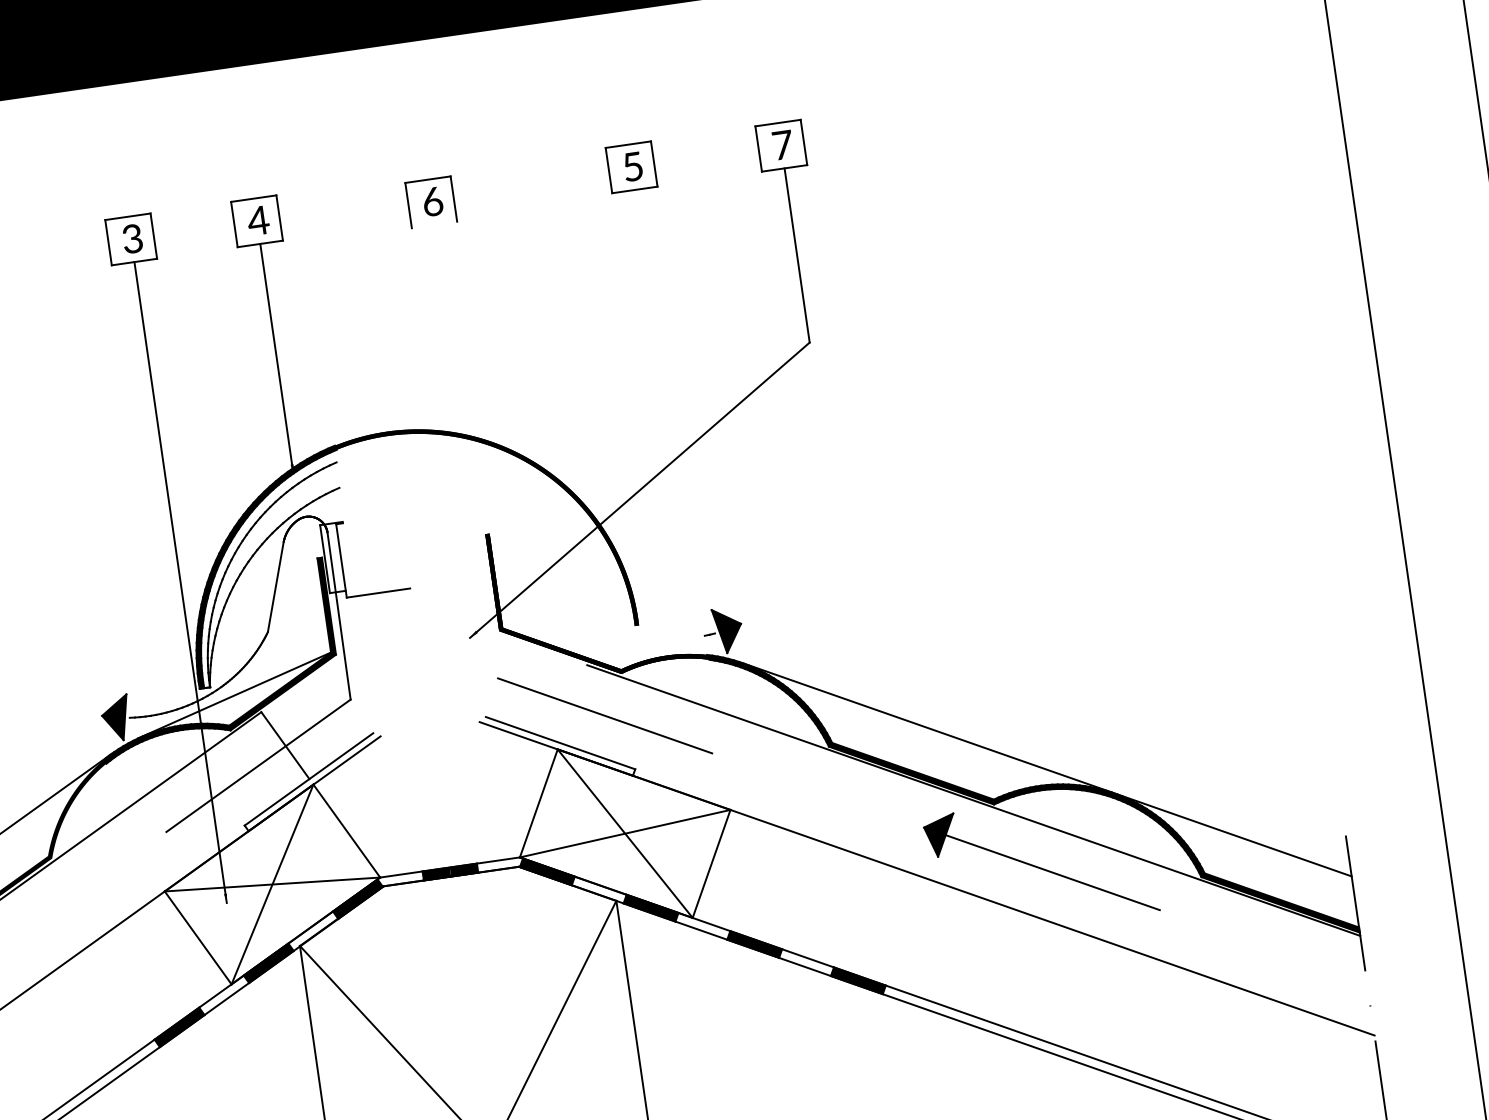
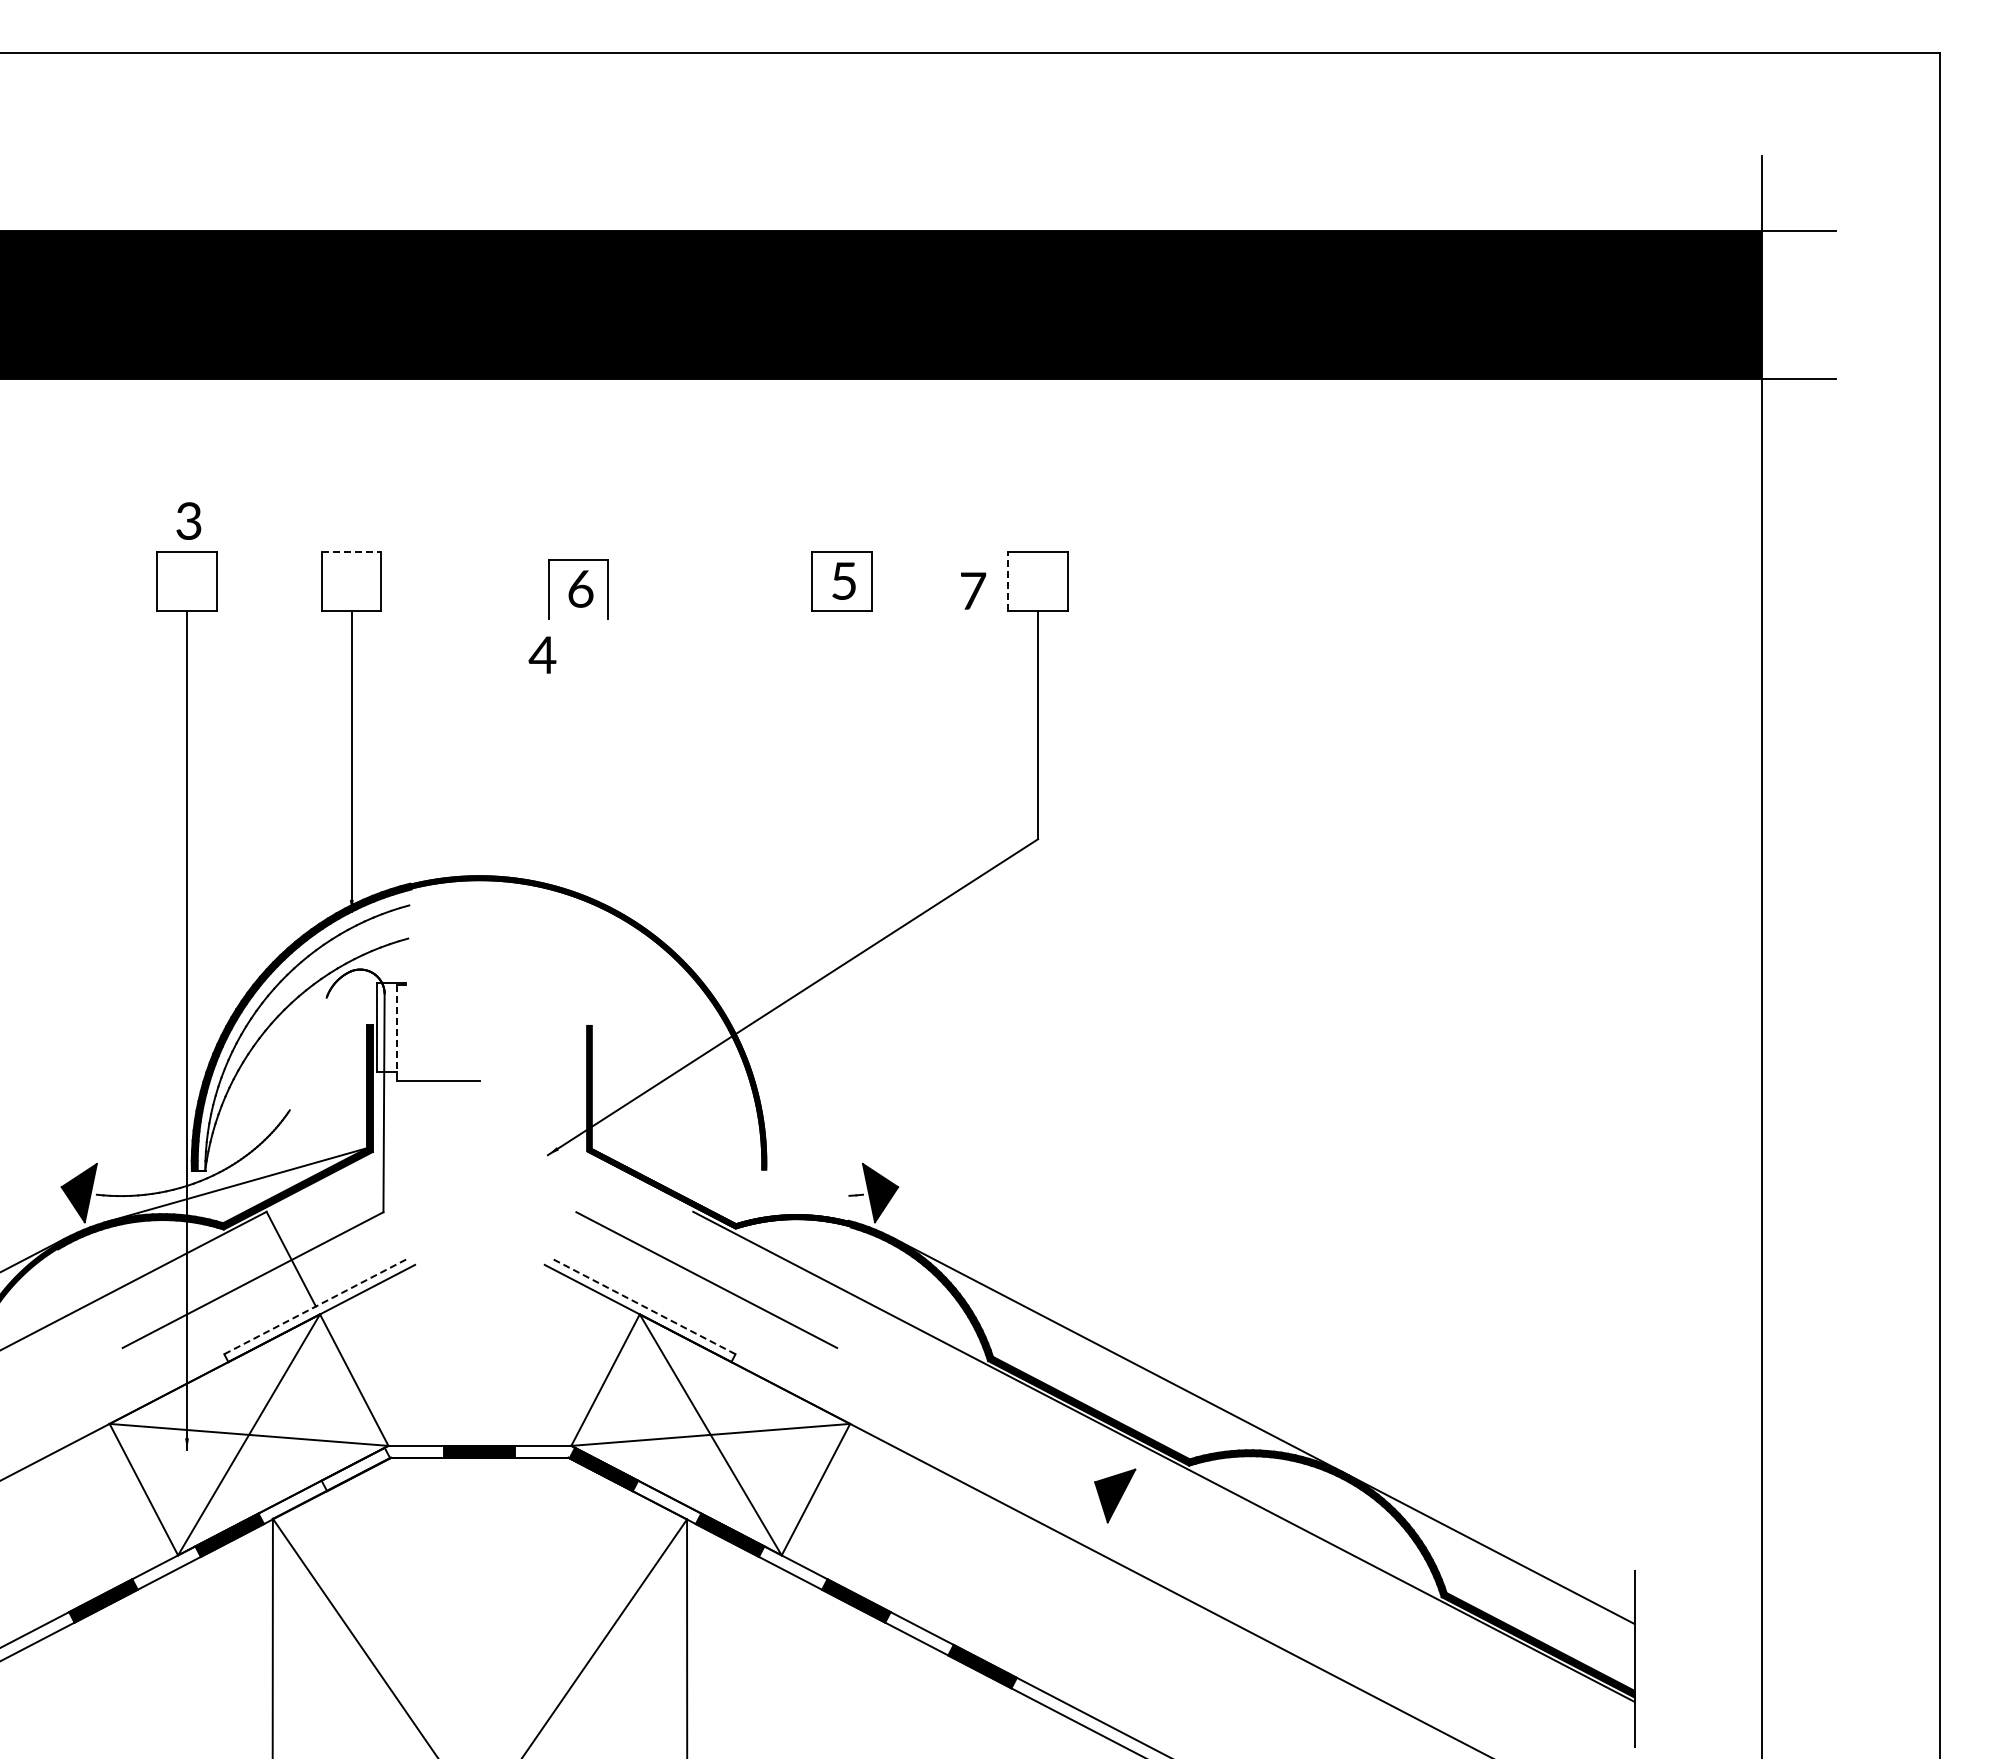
text: (783, 144) -> (973, 590), moved
line: (758, 148) -> (1008, 581), solid -> dashed
line: (253, 198) -> (351, 551), solid -> dashed
text: (258, 220) -> (542, 654), moved
text: (132, 238) -> (188, 520), moved
line: (341, 561) -> (397, 1033), solid -> dashed
line: (275, 586) -> (307, 1053), removed
line: (560, 742) -> (644, 1306), solid -> dashed
line: (309, 779) -> (315, 1306), solid -> dashed
line: (1052, 872) -> (1251, 1563), removed
fill: (357, 899) -> (355, 1469), removed

